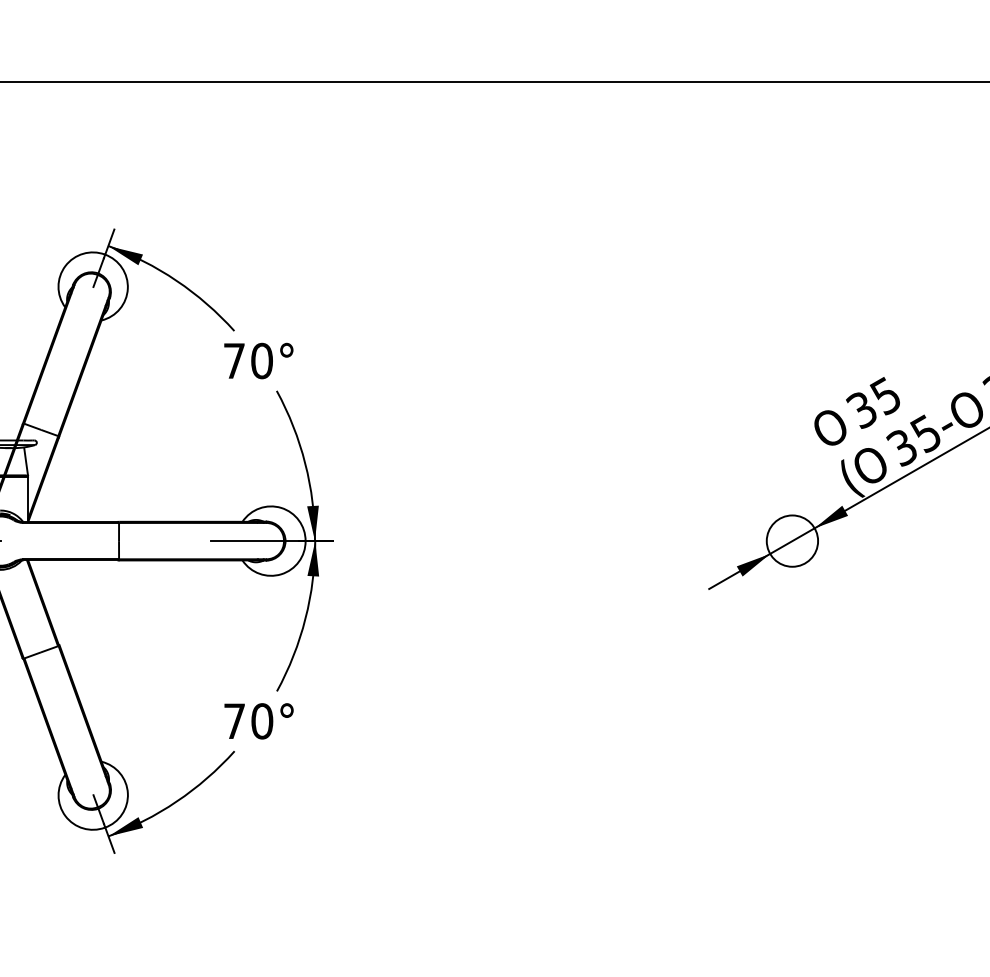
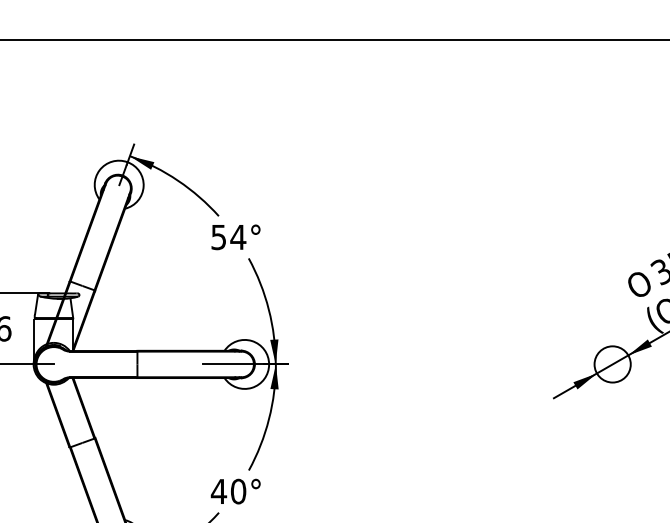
text: (248, 360) -> (228, 236), 70° -> 54°
text: (234, 720) -> (218, 491), 70° -> 40°

